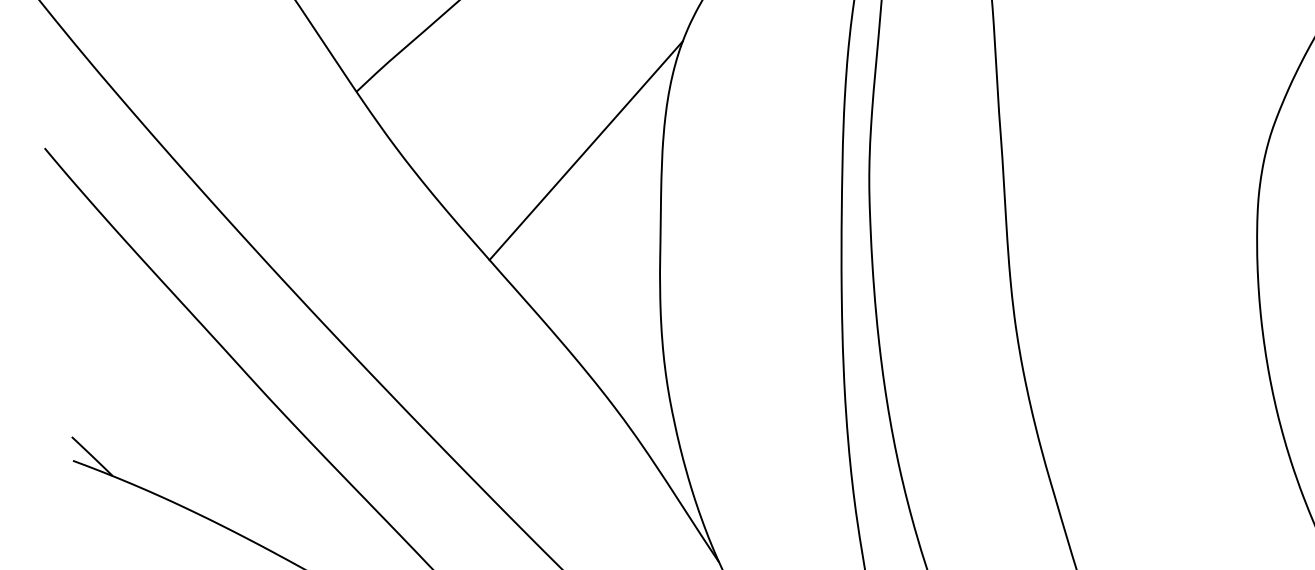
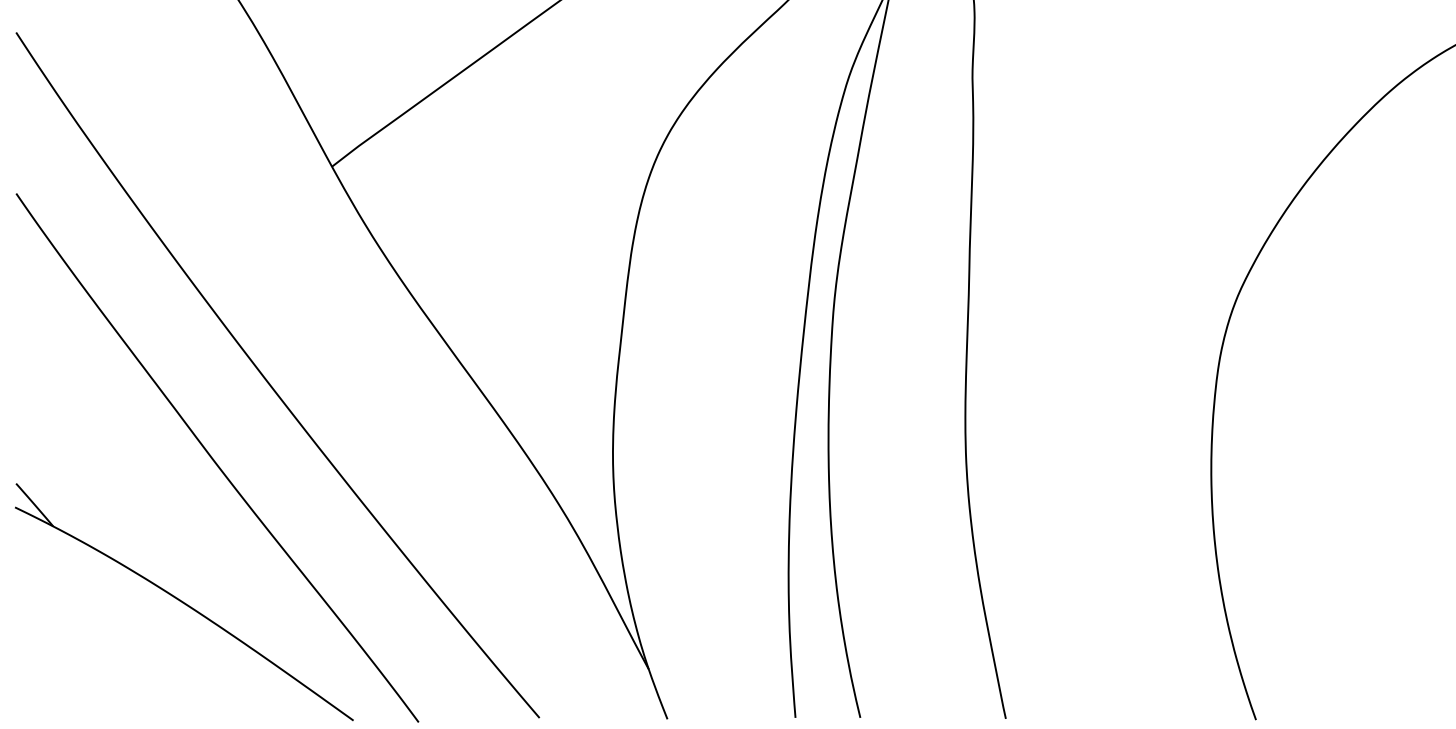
line: (585, 150) -> (554, 246), removed

